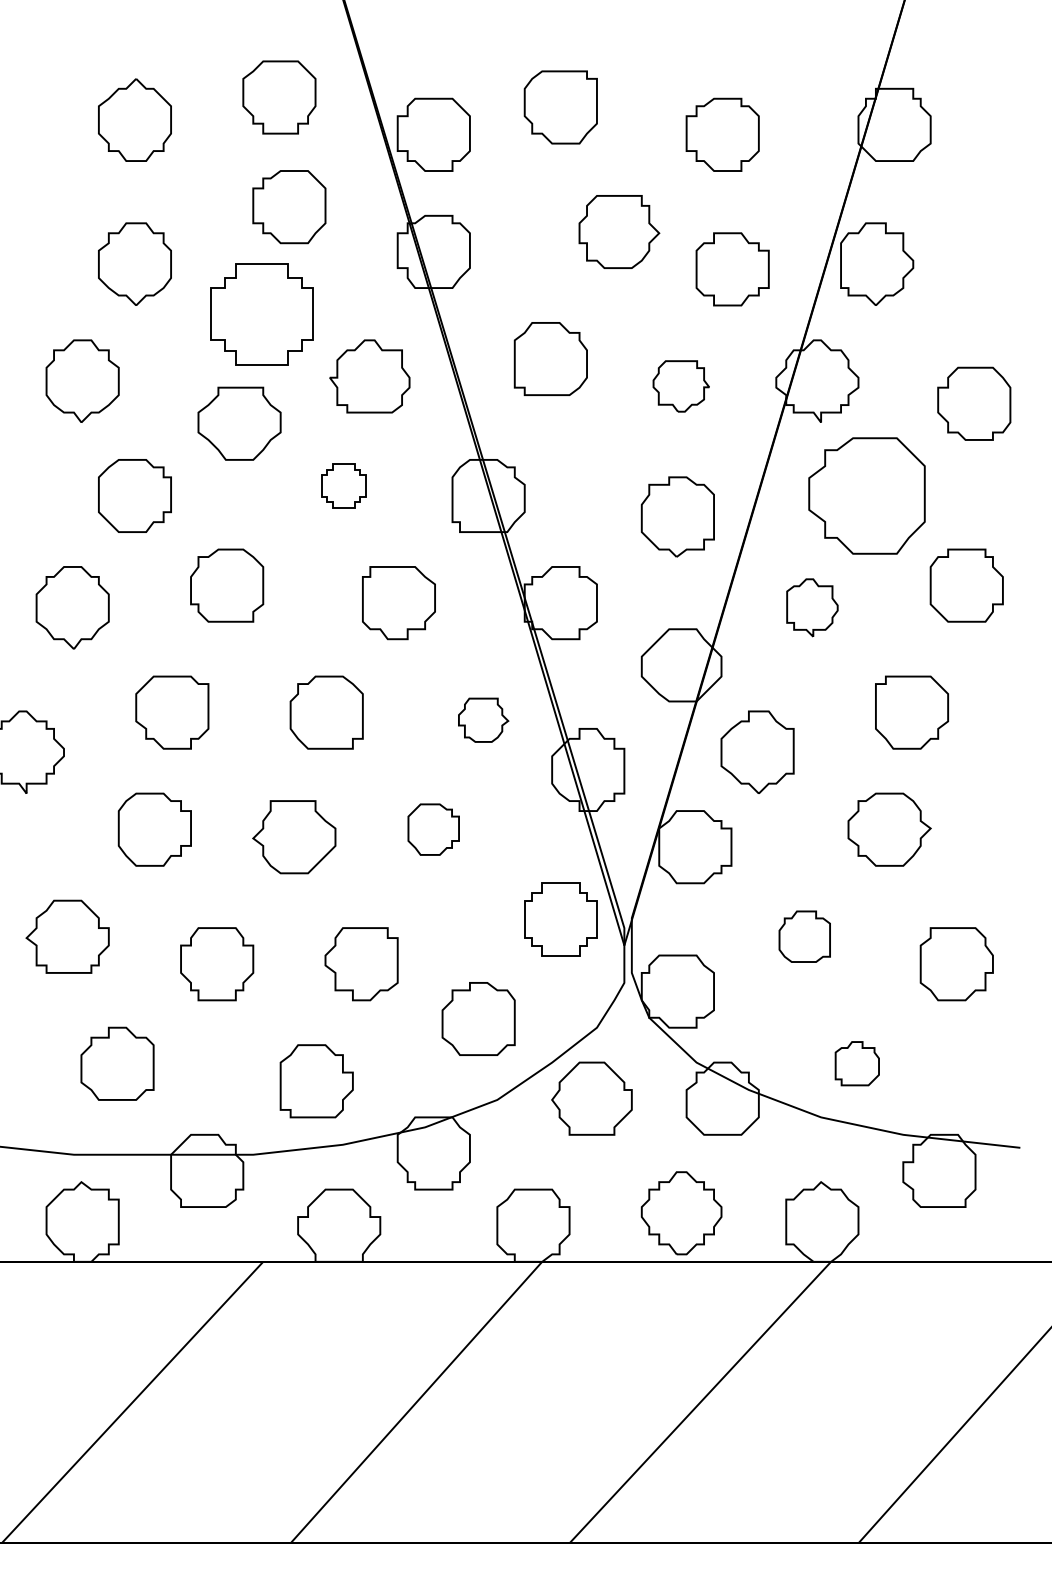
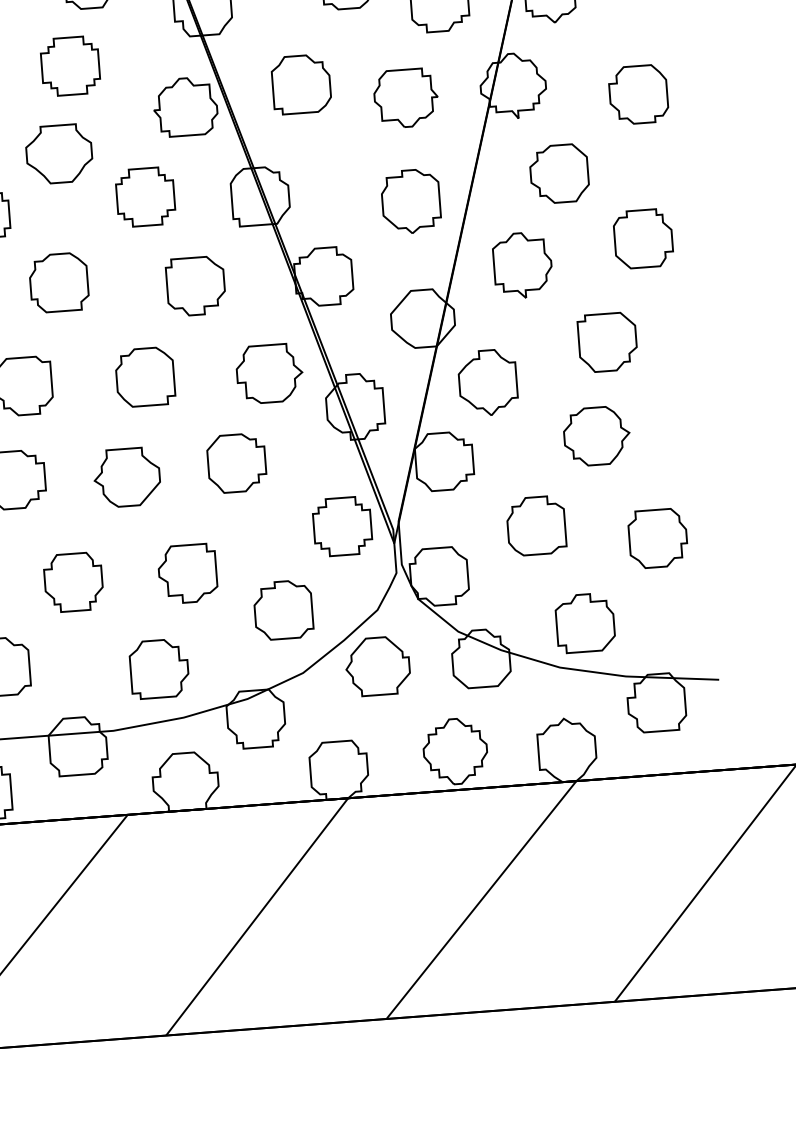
part: (261, 313) -> (70, 65), size x0.71
part: (369, 376) -> (185, 107), moved
part: (680, 386) -> (405, 98), size x1.43
part: (343, 485) -> (145, 196), size x1.67
part: (867, 495) -> (559, 173), size x0.62
part: (812, 607) -> (522, 265), size x1.43
part: (483, 720) -> (269, 374), size x1.67
part: (433, 829) -> (236, 463), size x1.43
part: (804, 936) -> (536, 525), size x1.43
part: (857, 1063) -> (585, 622), size x1.67

